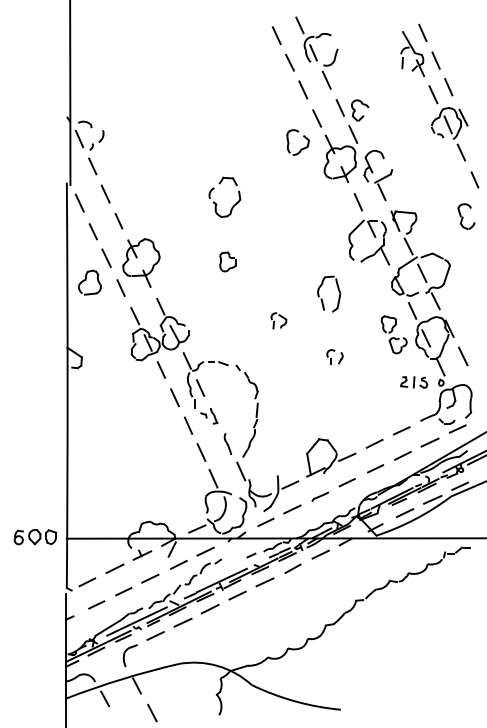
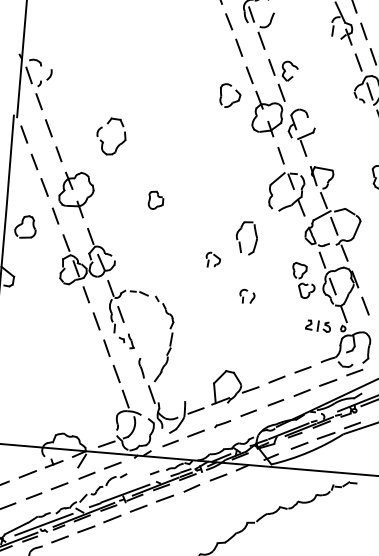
part: (216, 203) -> (103, 141), moved
part: (89, 282) -> (25, 226), moved
part: (278, 320) -> (212, 259), moved

